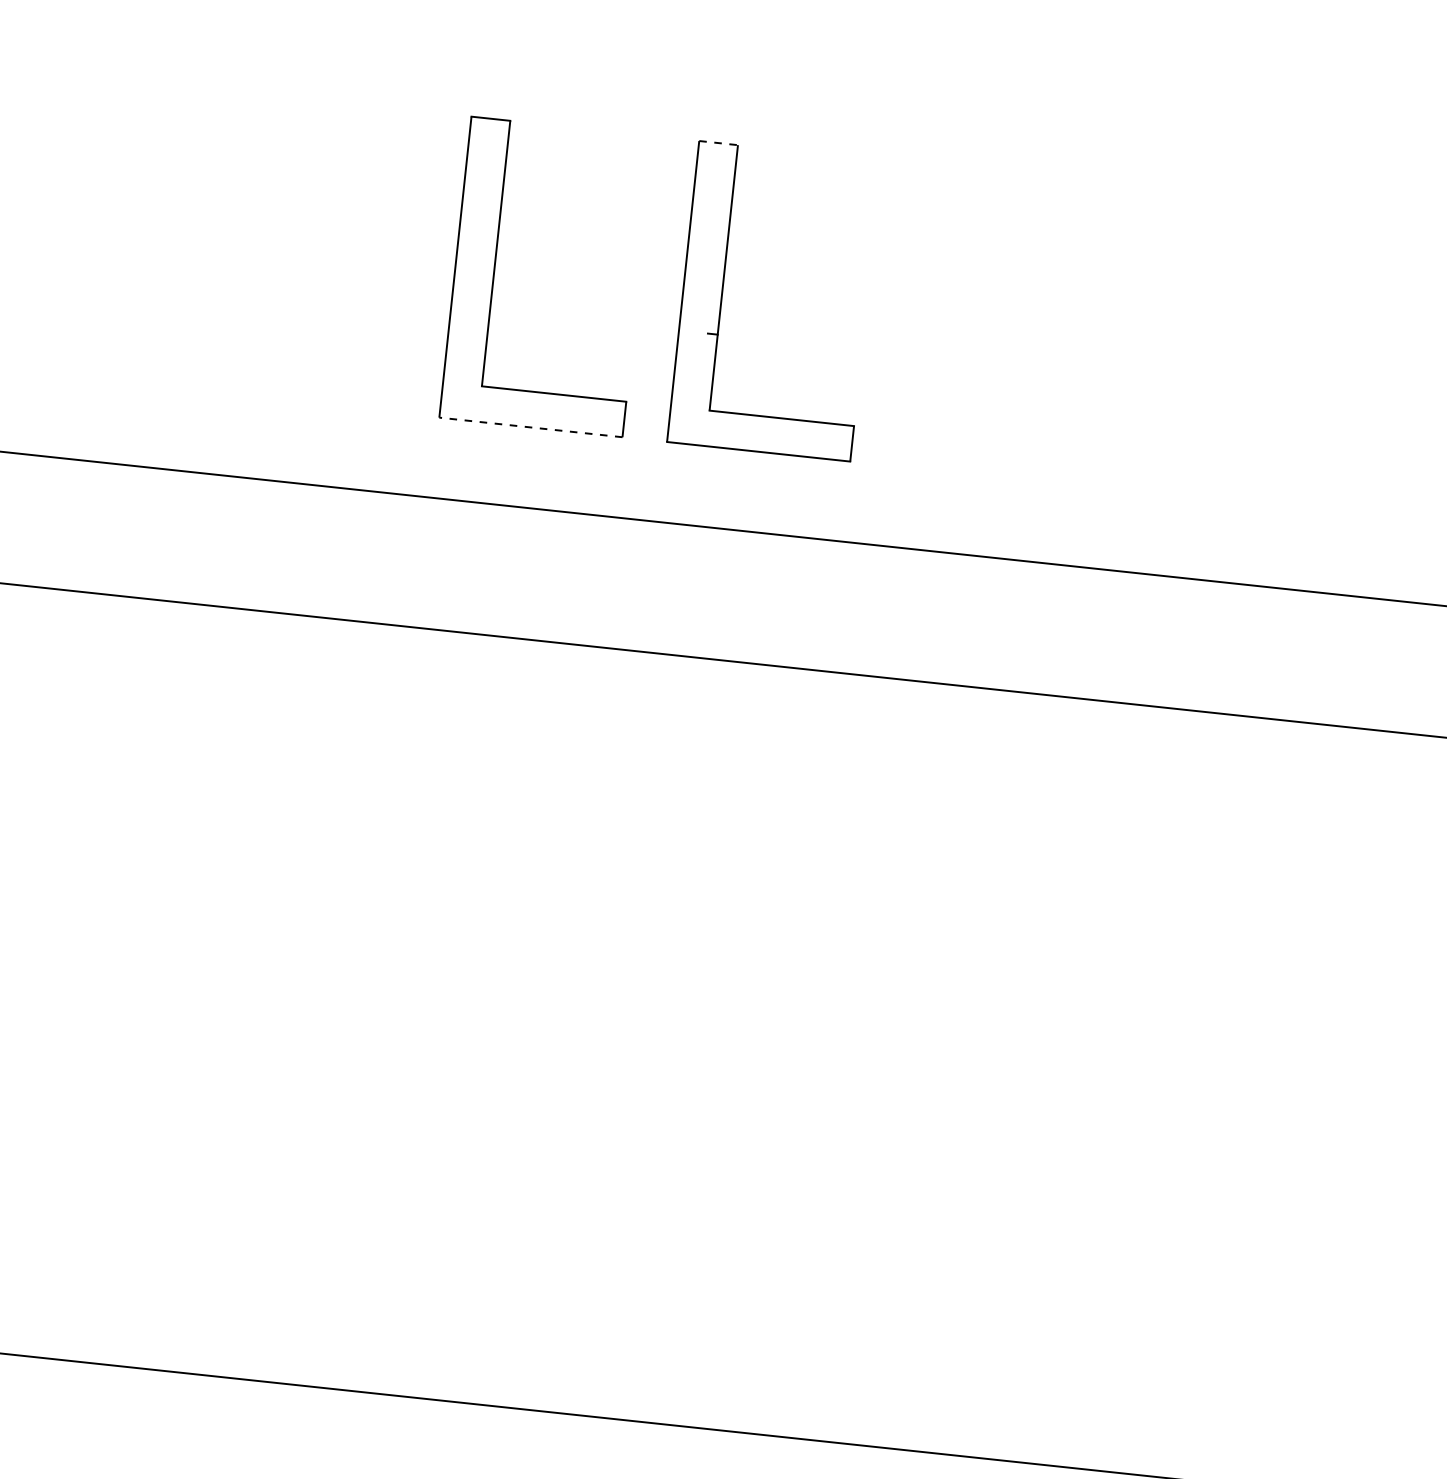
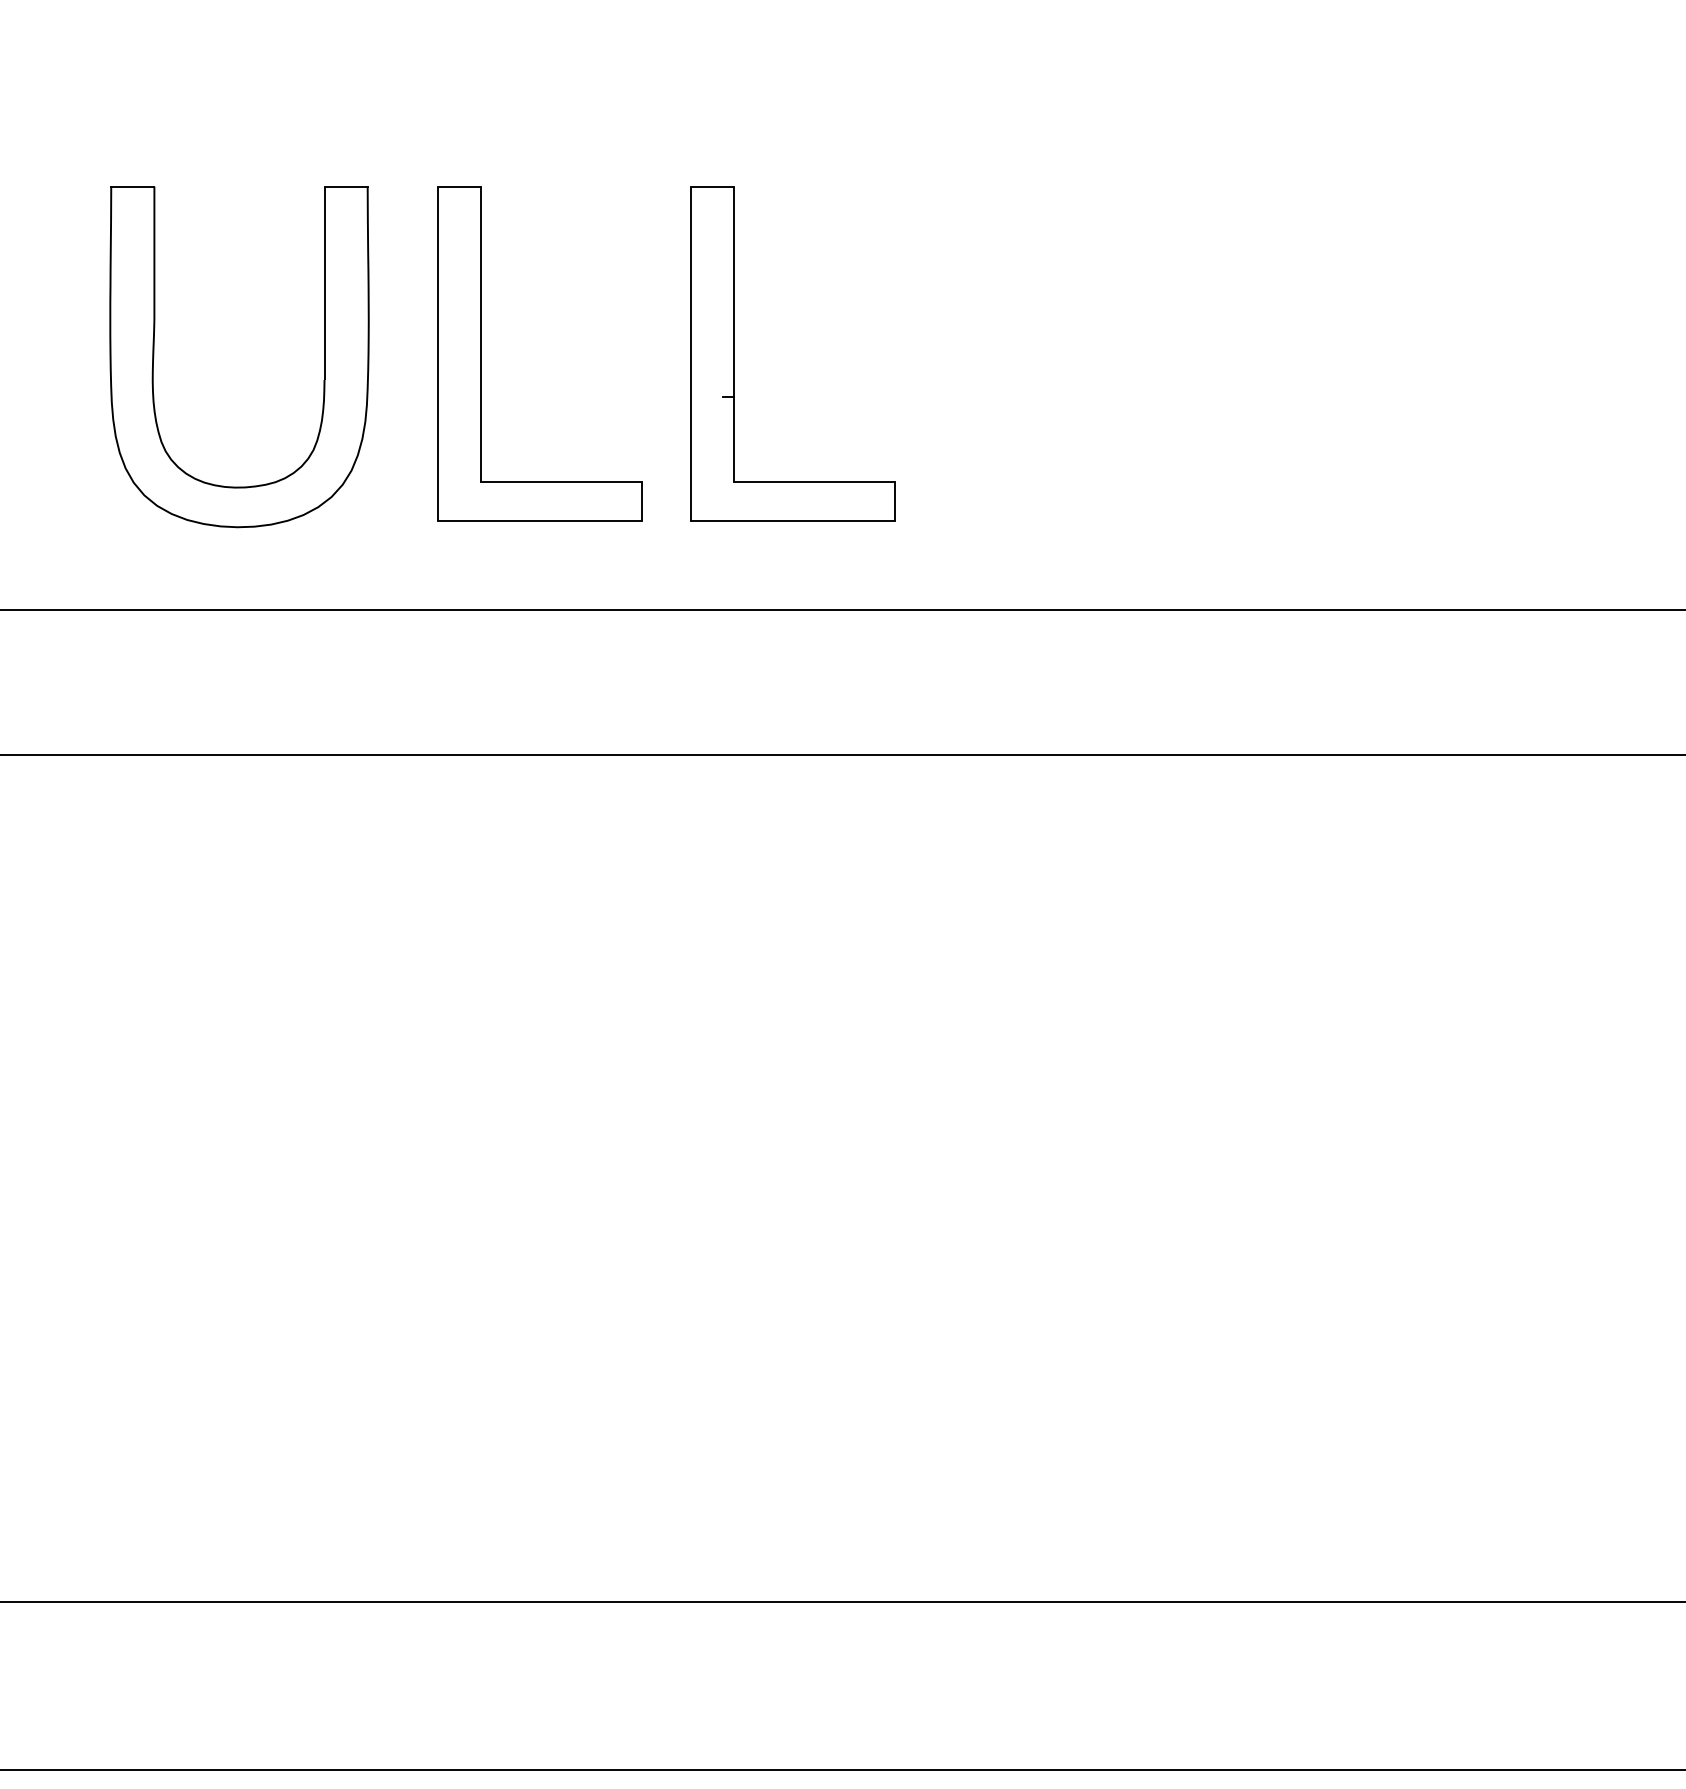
line: (718, 142) -> (712, 186), dashed -> solid
part: (200, 243) -> (154, 357), added
line: (530, 427) -> (539, 521), dashed -> solid

